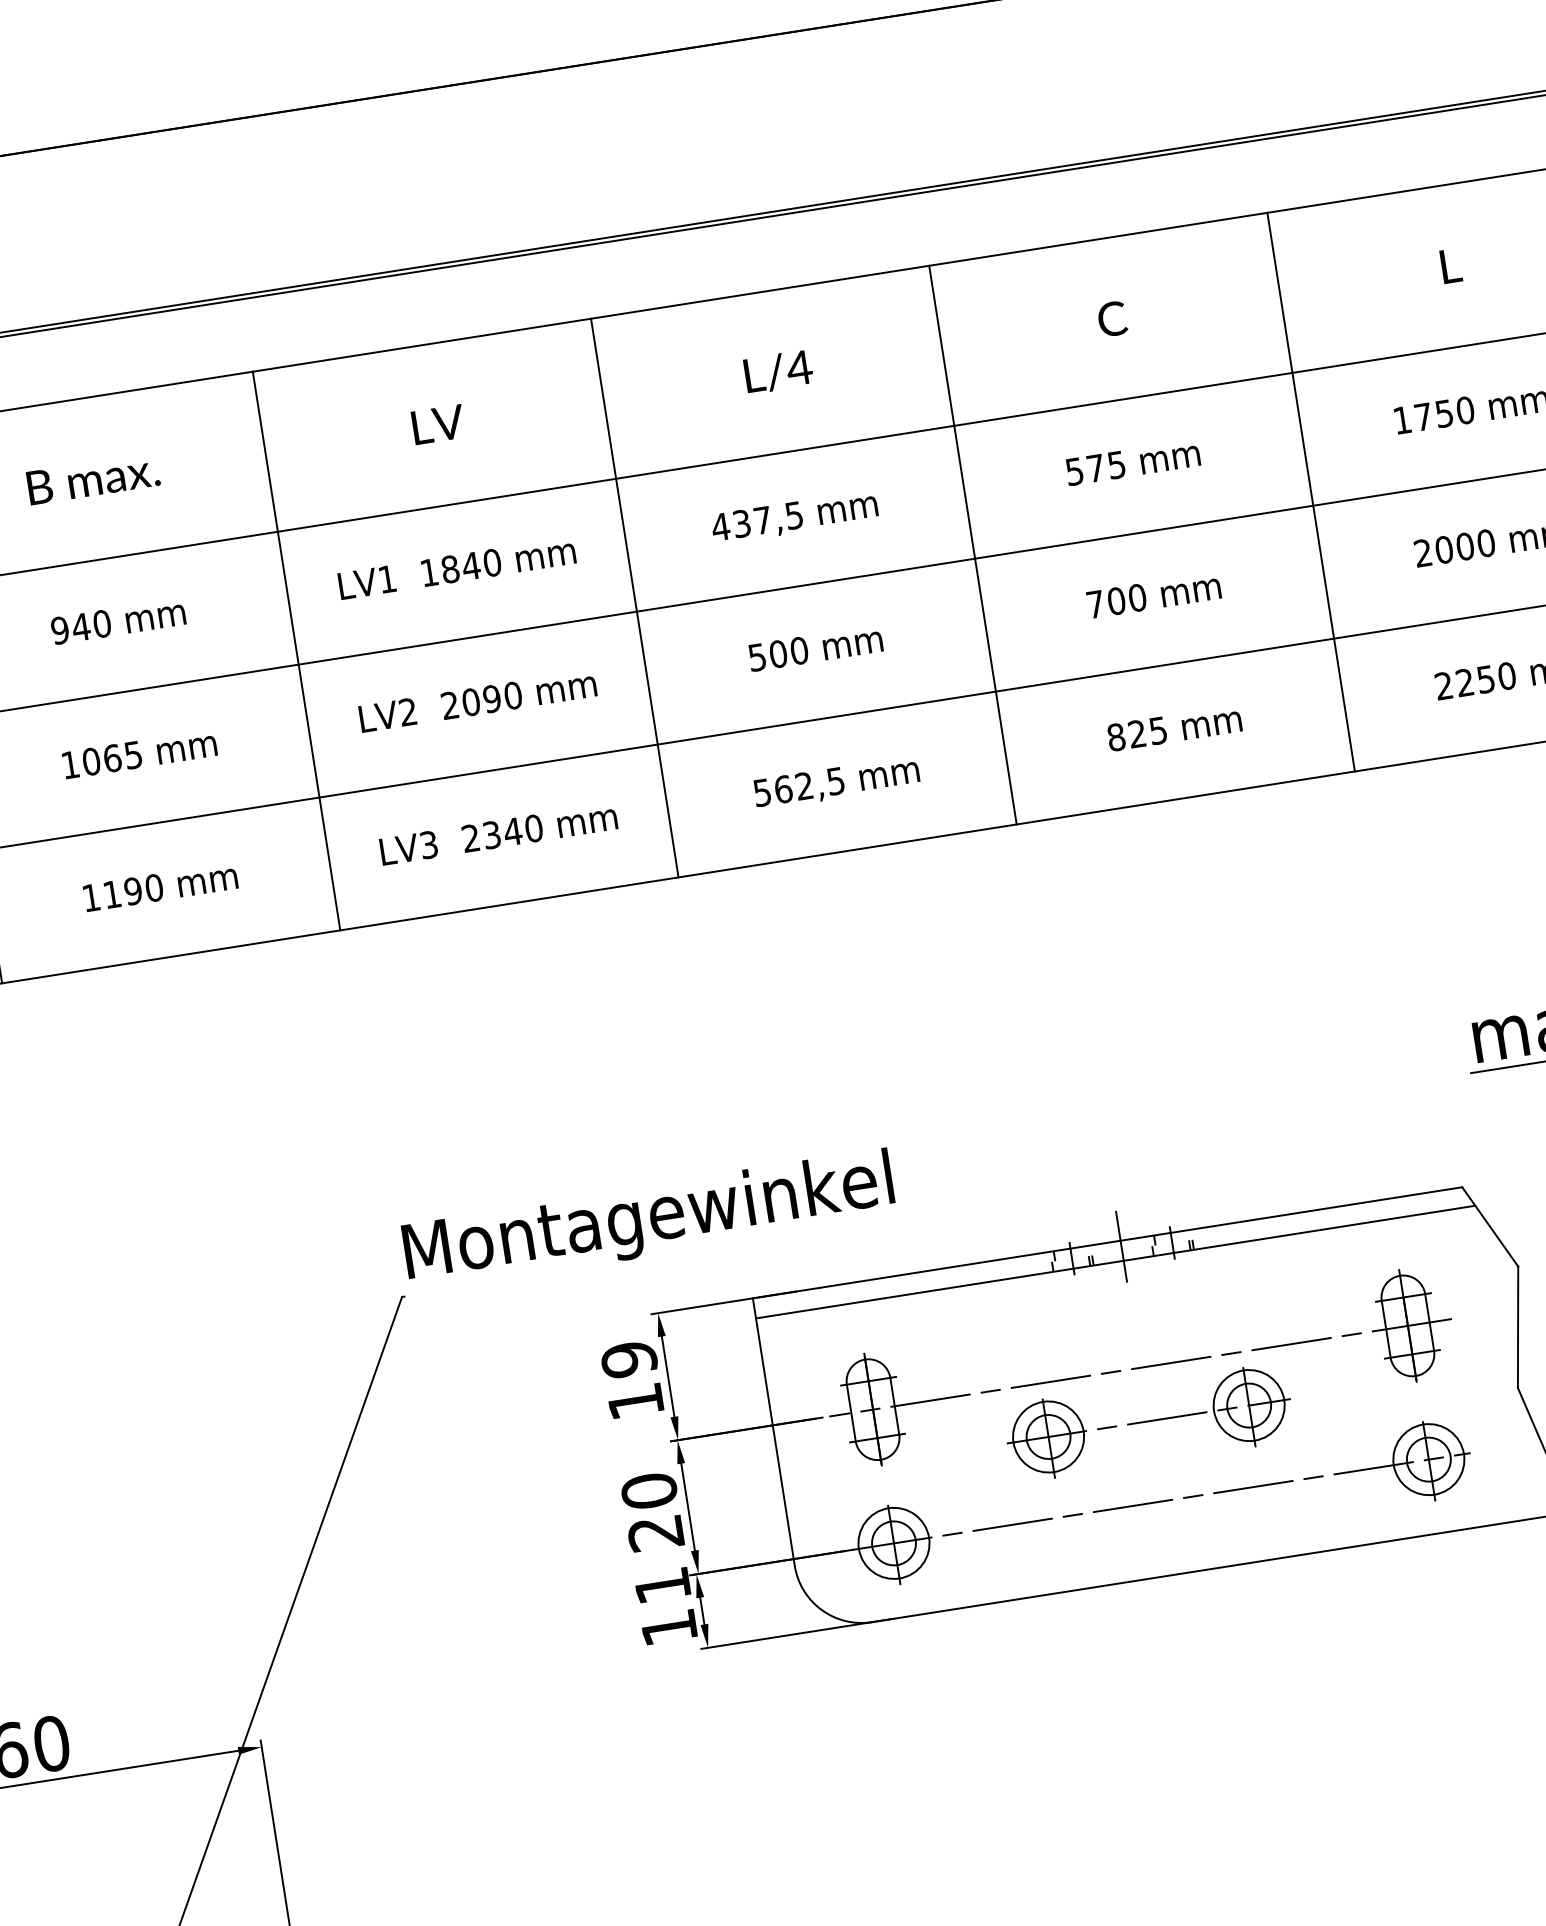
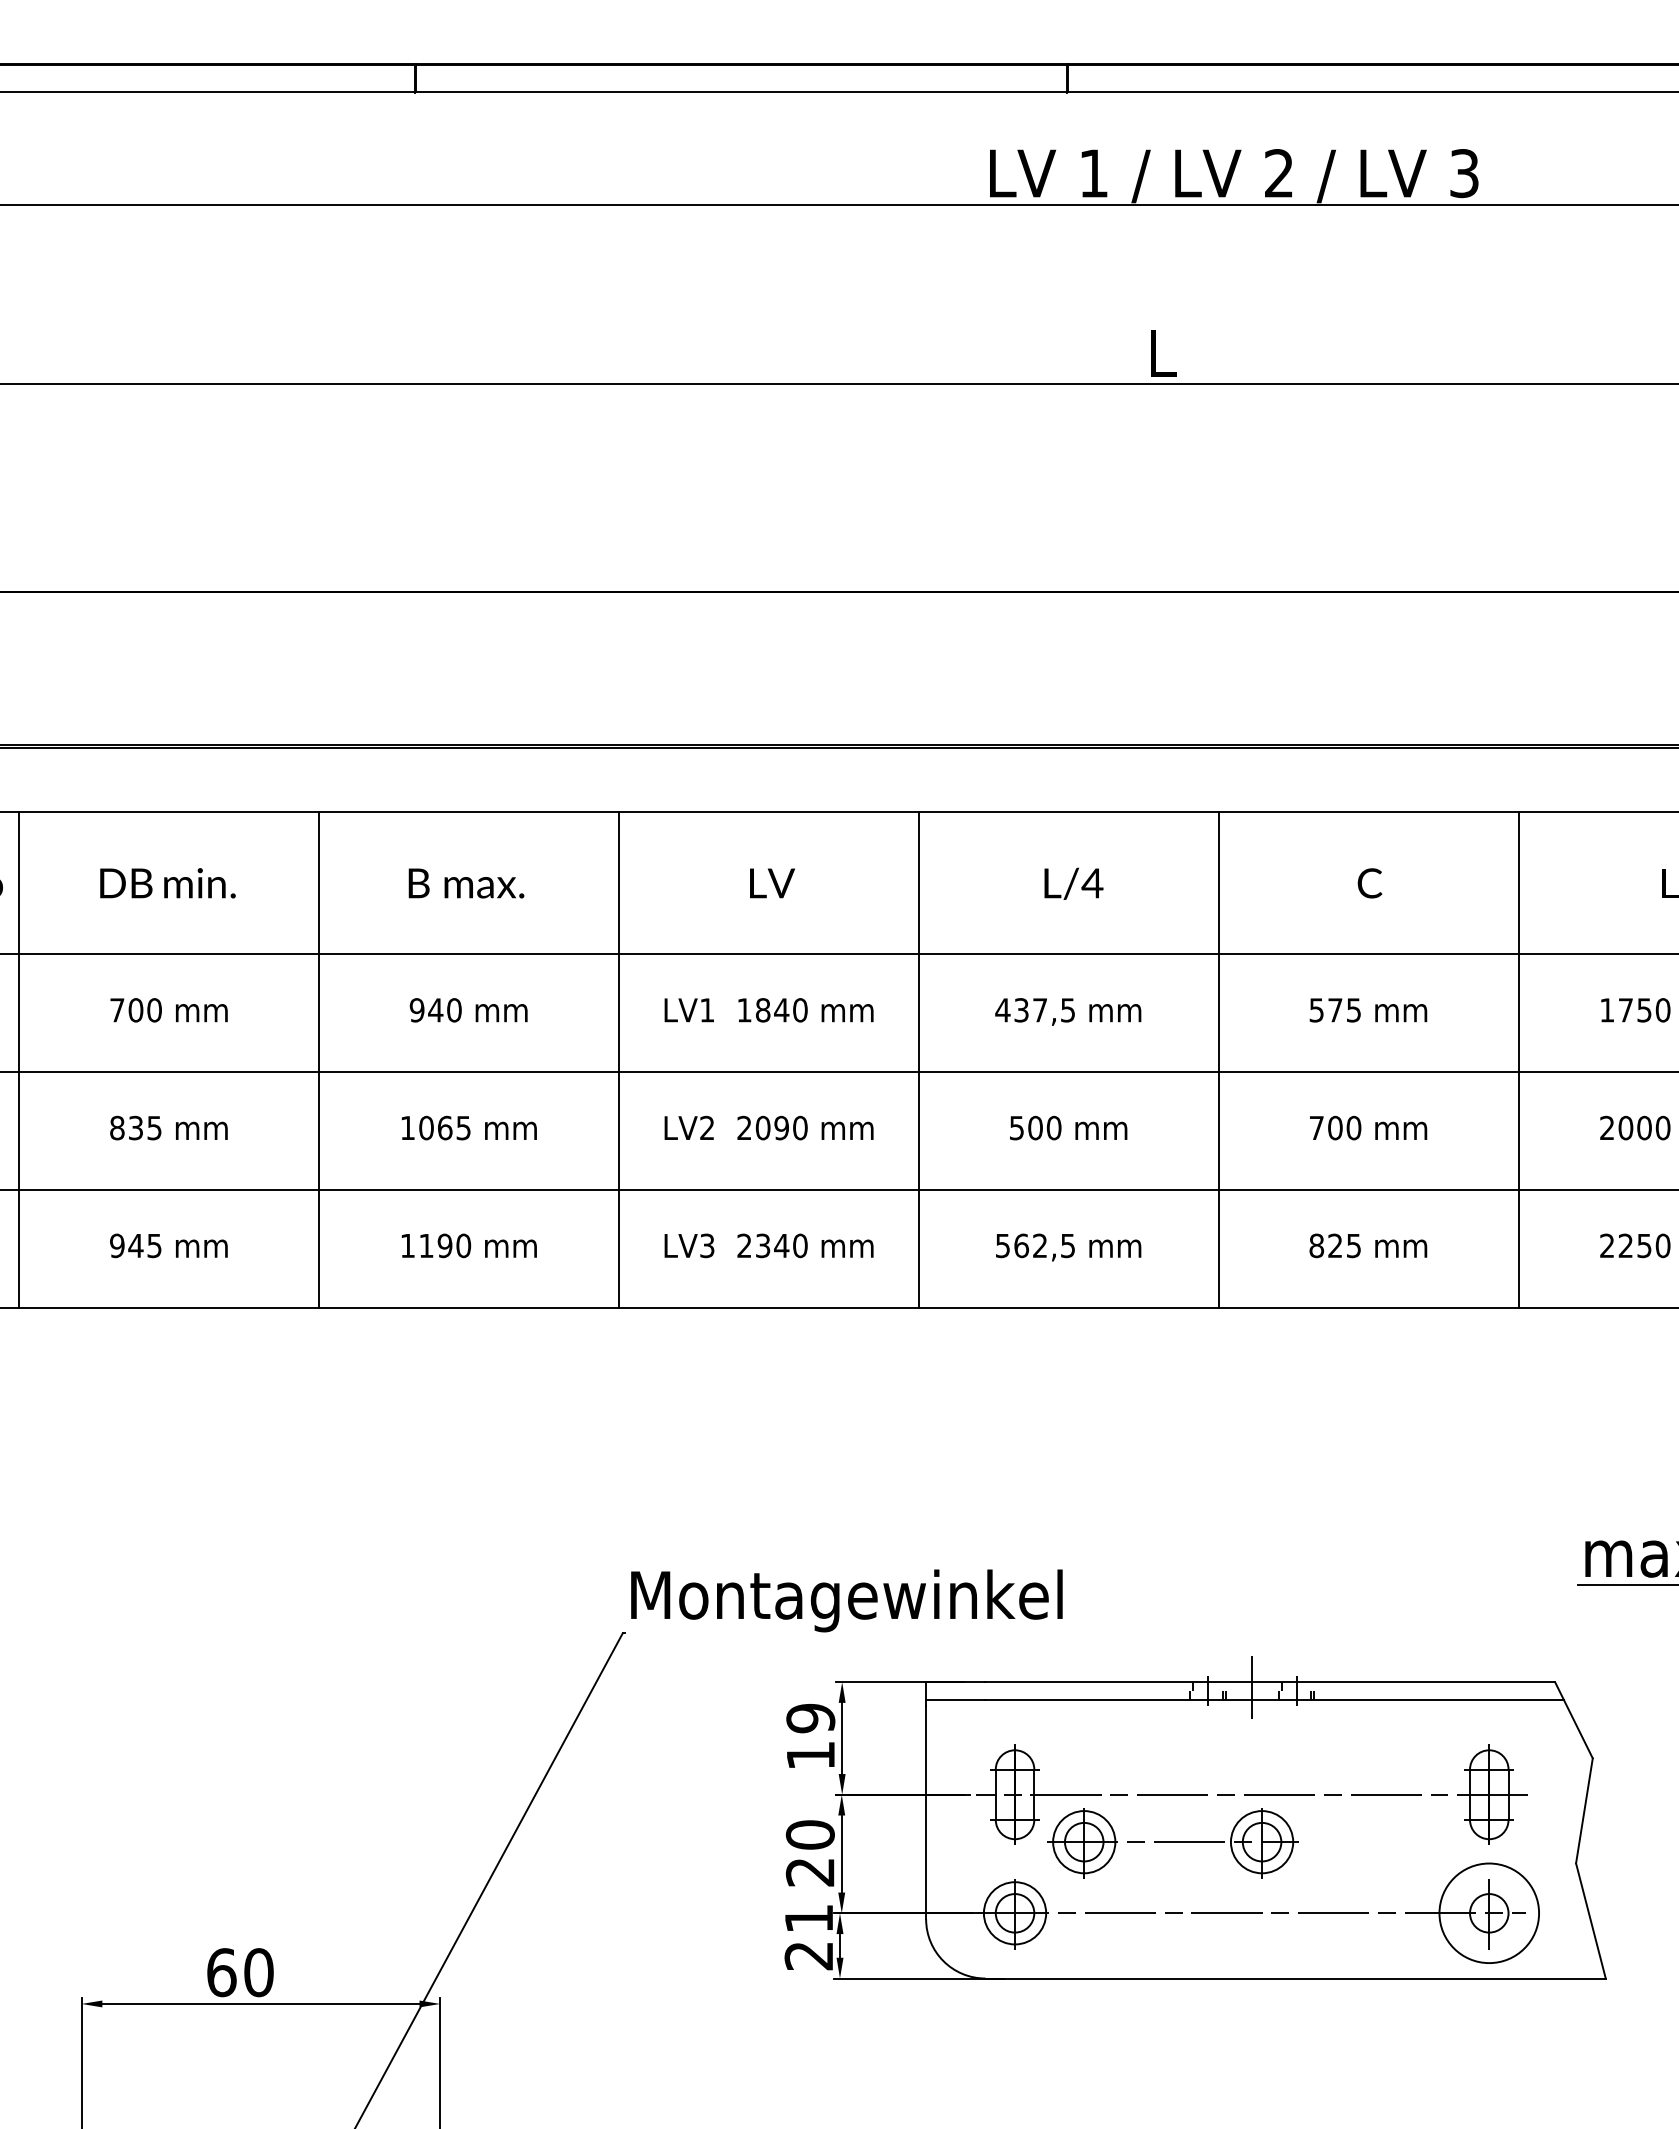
part: (1148, 1422) -> (1172, 1843), moved
circle: (1429, 1459) -> (1489, 1913), size x1.6
text: (668, 1628) -> (808, 1956), 11 -> 21

